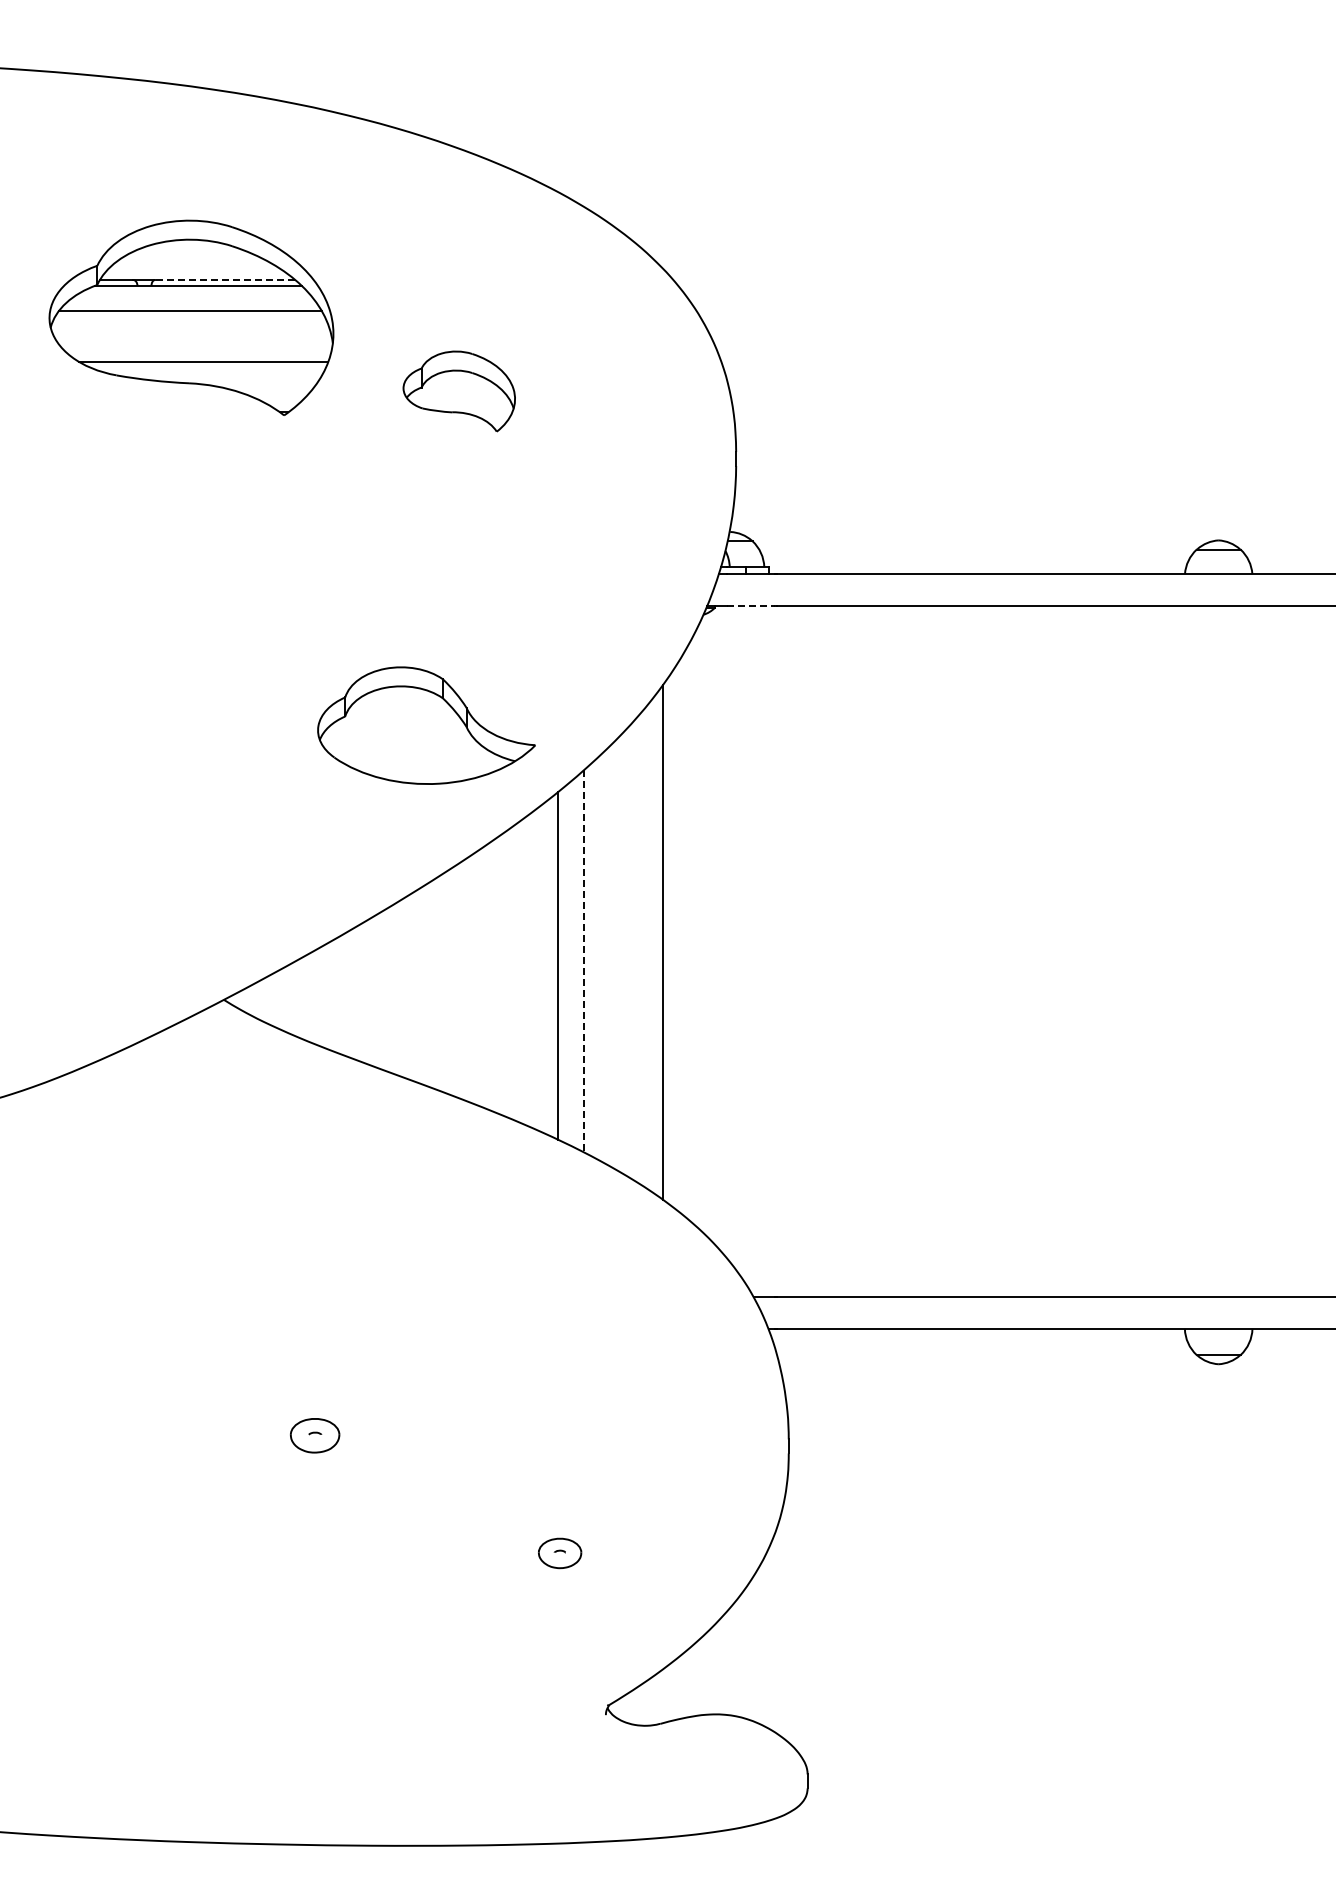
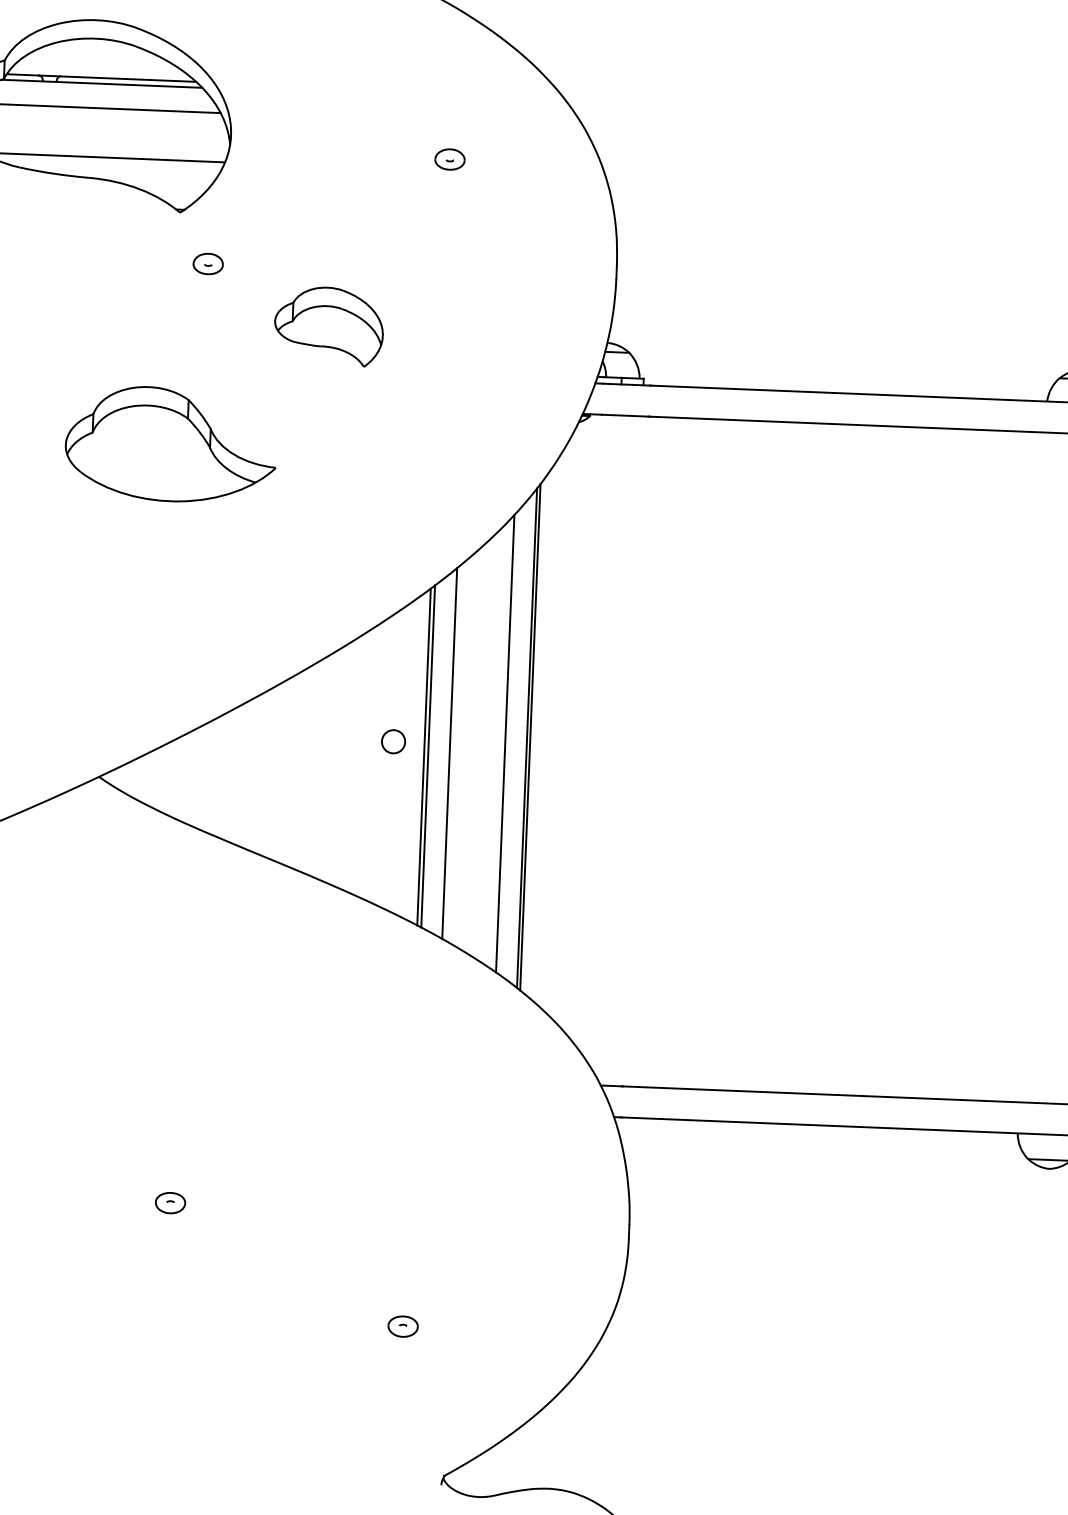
line: (224, 280) -> (127, 79), dashed -> solid
part: (559, 349) -> (449, 159), added
part: (458, 391) -> (328, 326), moved
part: (315, 466) -> (208, 263), added
line: (751, 606) -> (625, 416), dashed -> solid
part: (426, 725) -> (171, 444), moved
line: (666, 941) -> (530, 737), added
line: (640, 948) -> (504, 743), added
circle: (525, 951) -> (393, 741), added
line: (584, 961) -> (450, 753), dashed -> solid
line: (562, 964) -> (428, 755), added
part: (315, 1435) -> (170, 1202), size x0.62
part: (559, 1553) -> (402, 1326), size x0.71

